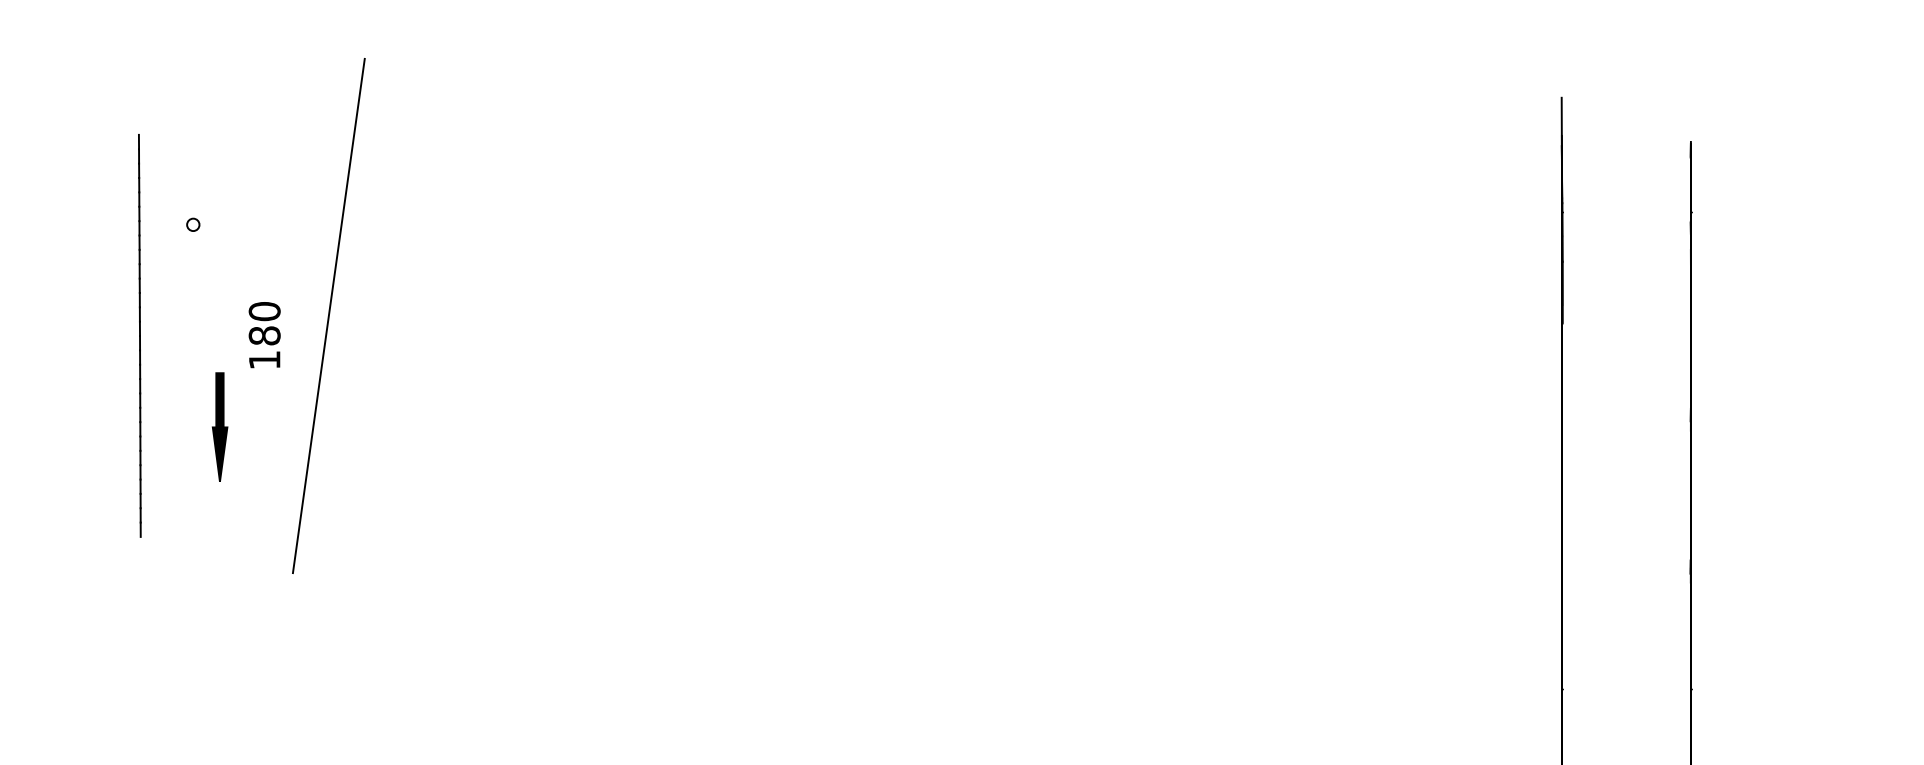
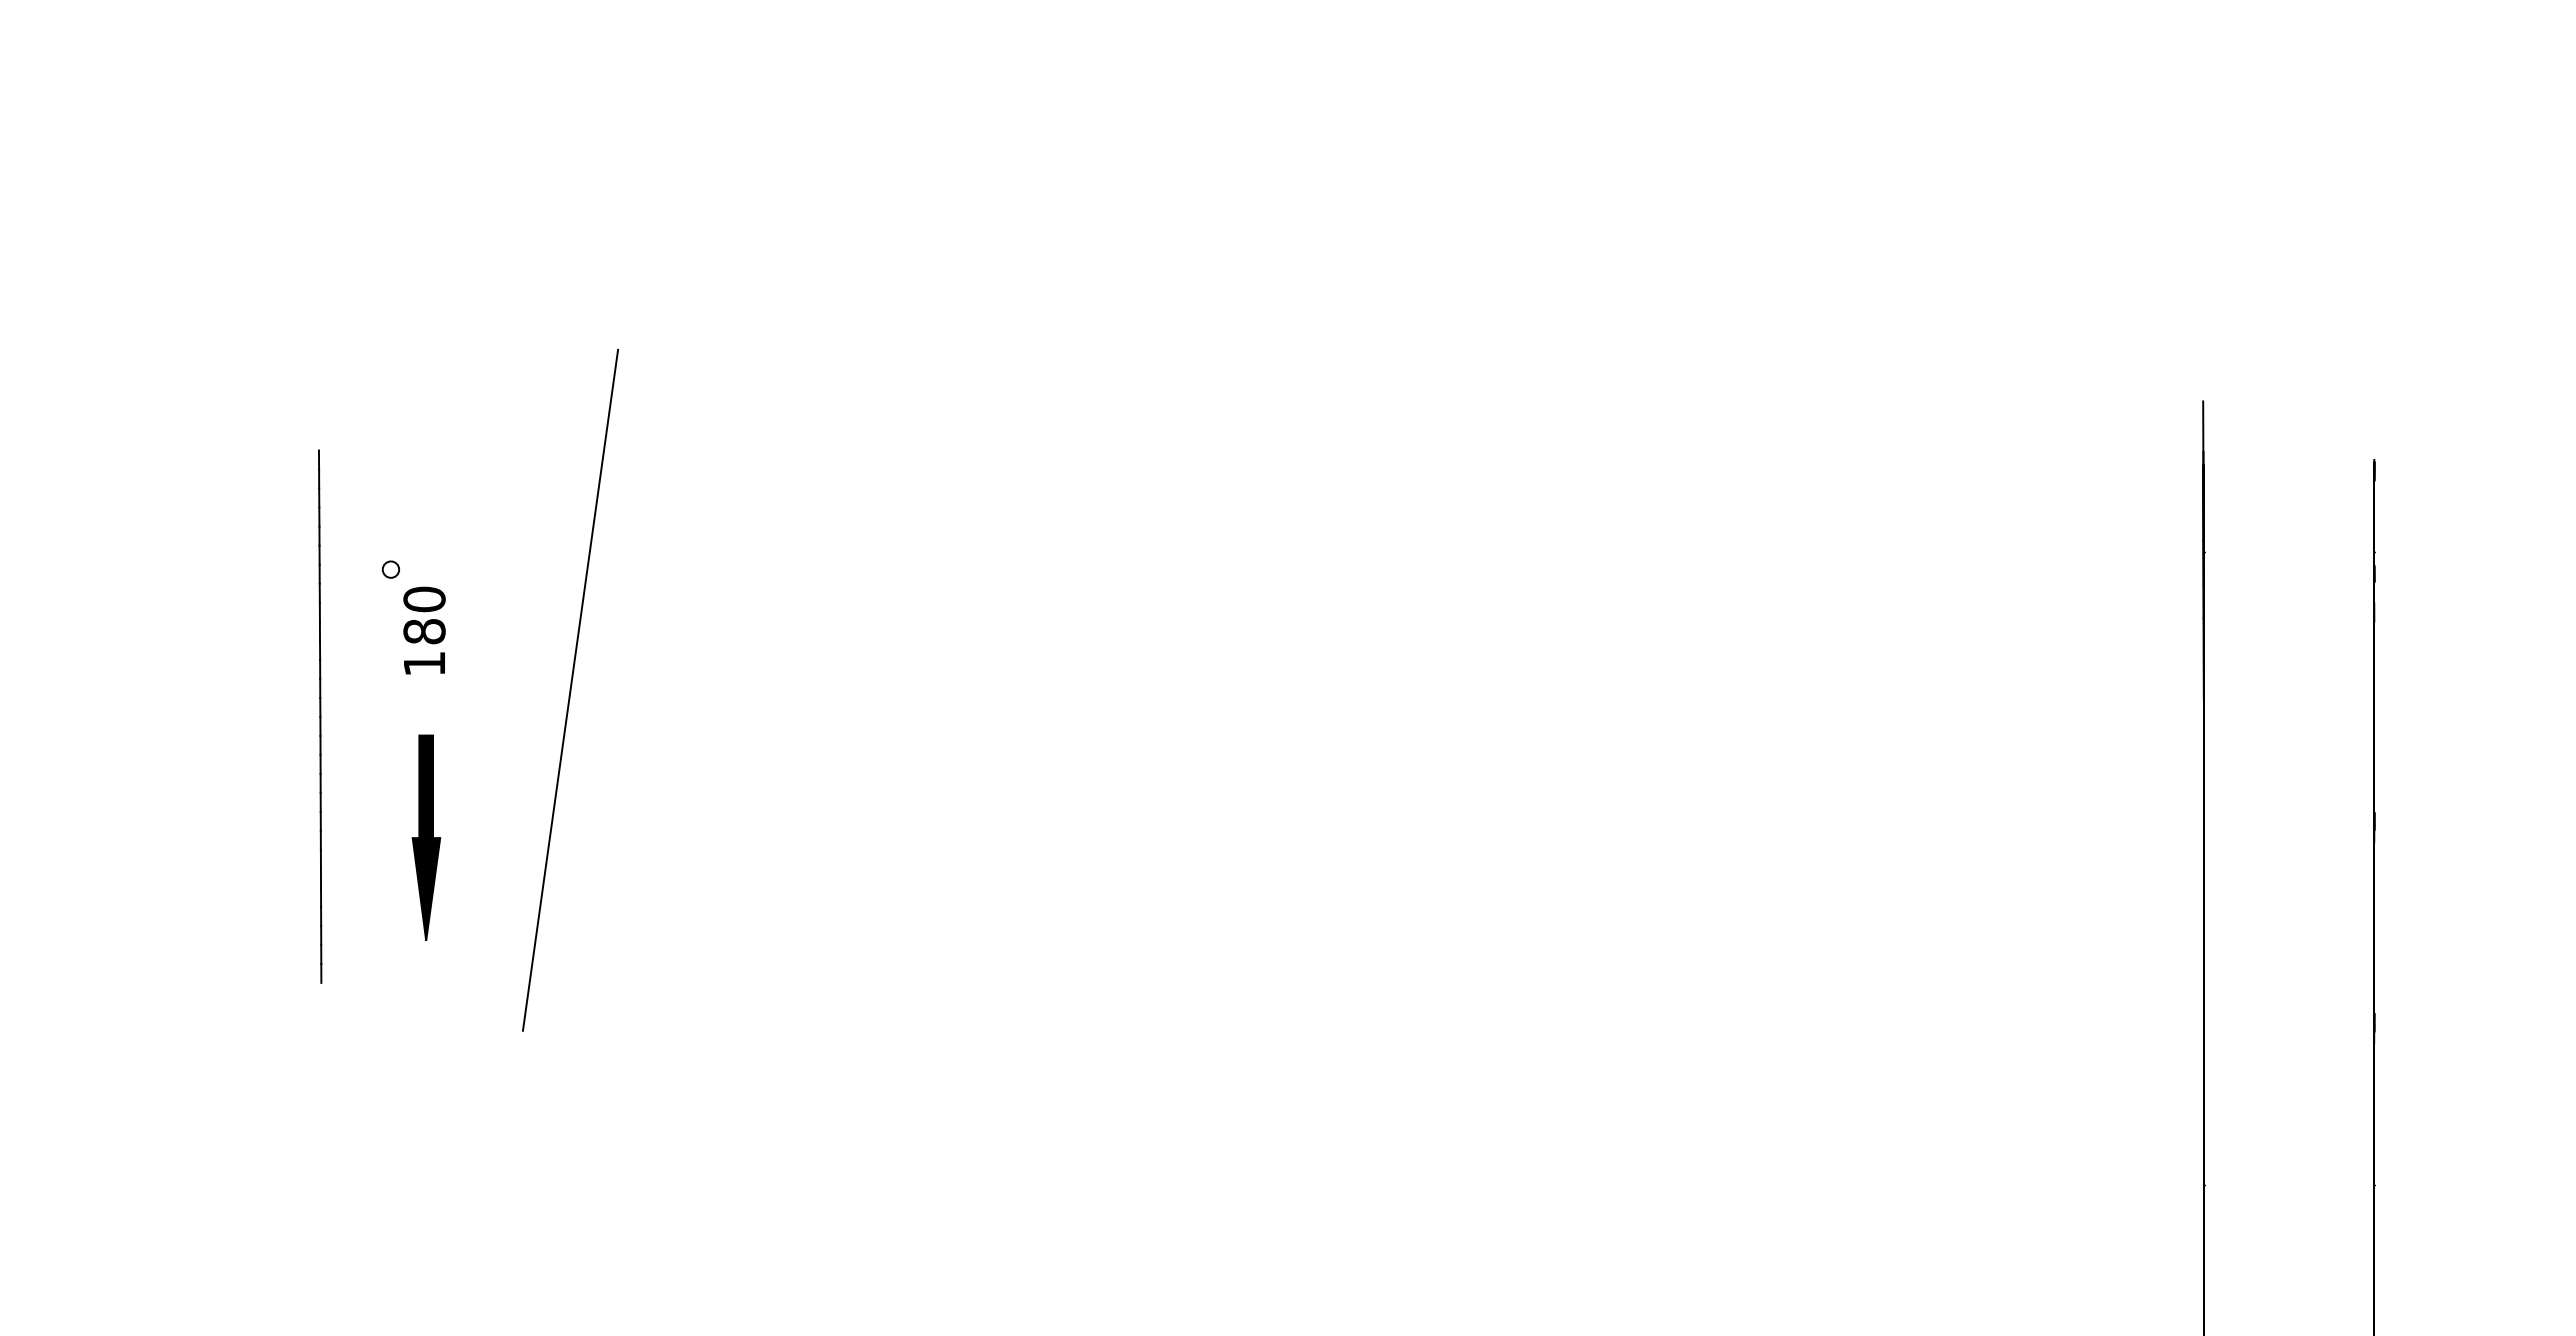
text: (264, 334) -> (424, 630), moved
part: (220, 427) -> (426, 837), size x1.43

